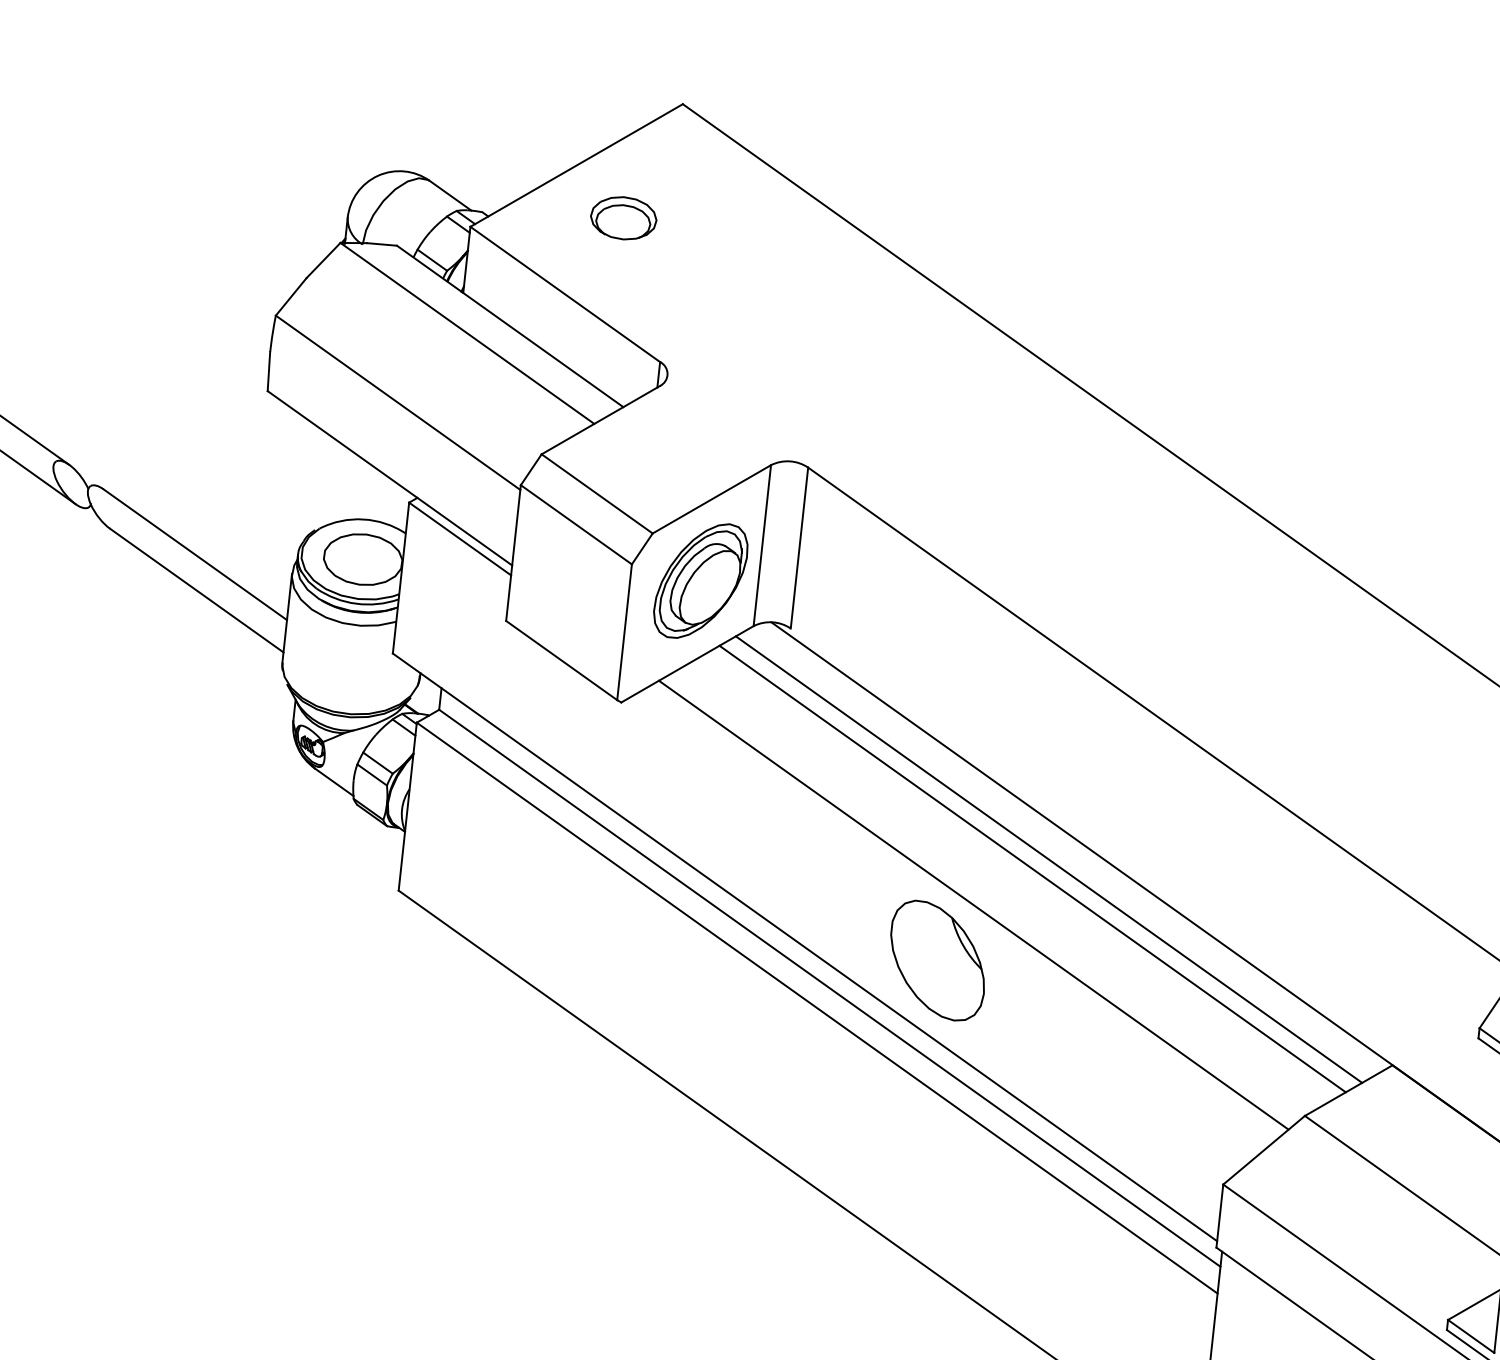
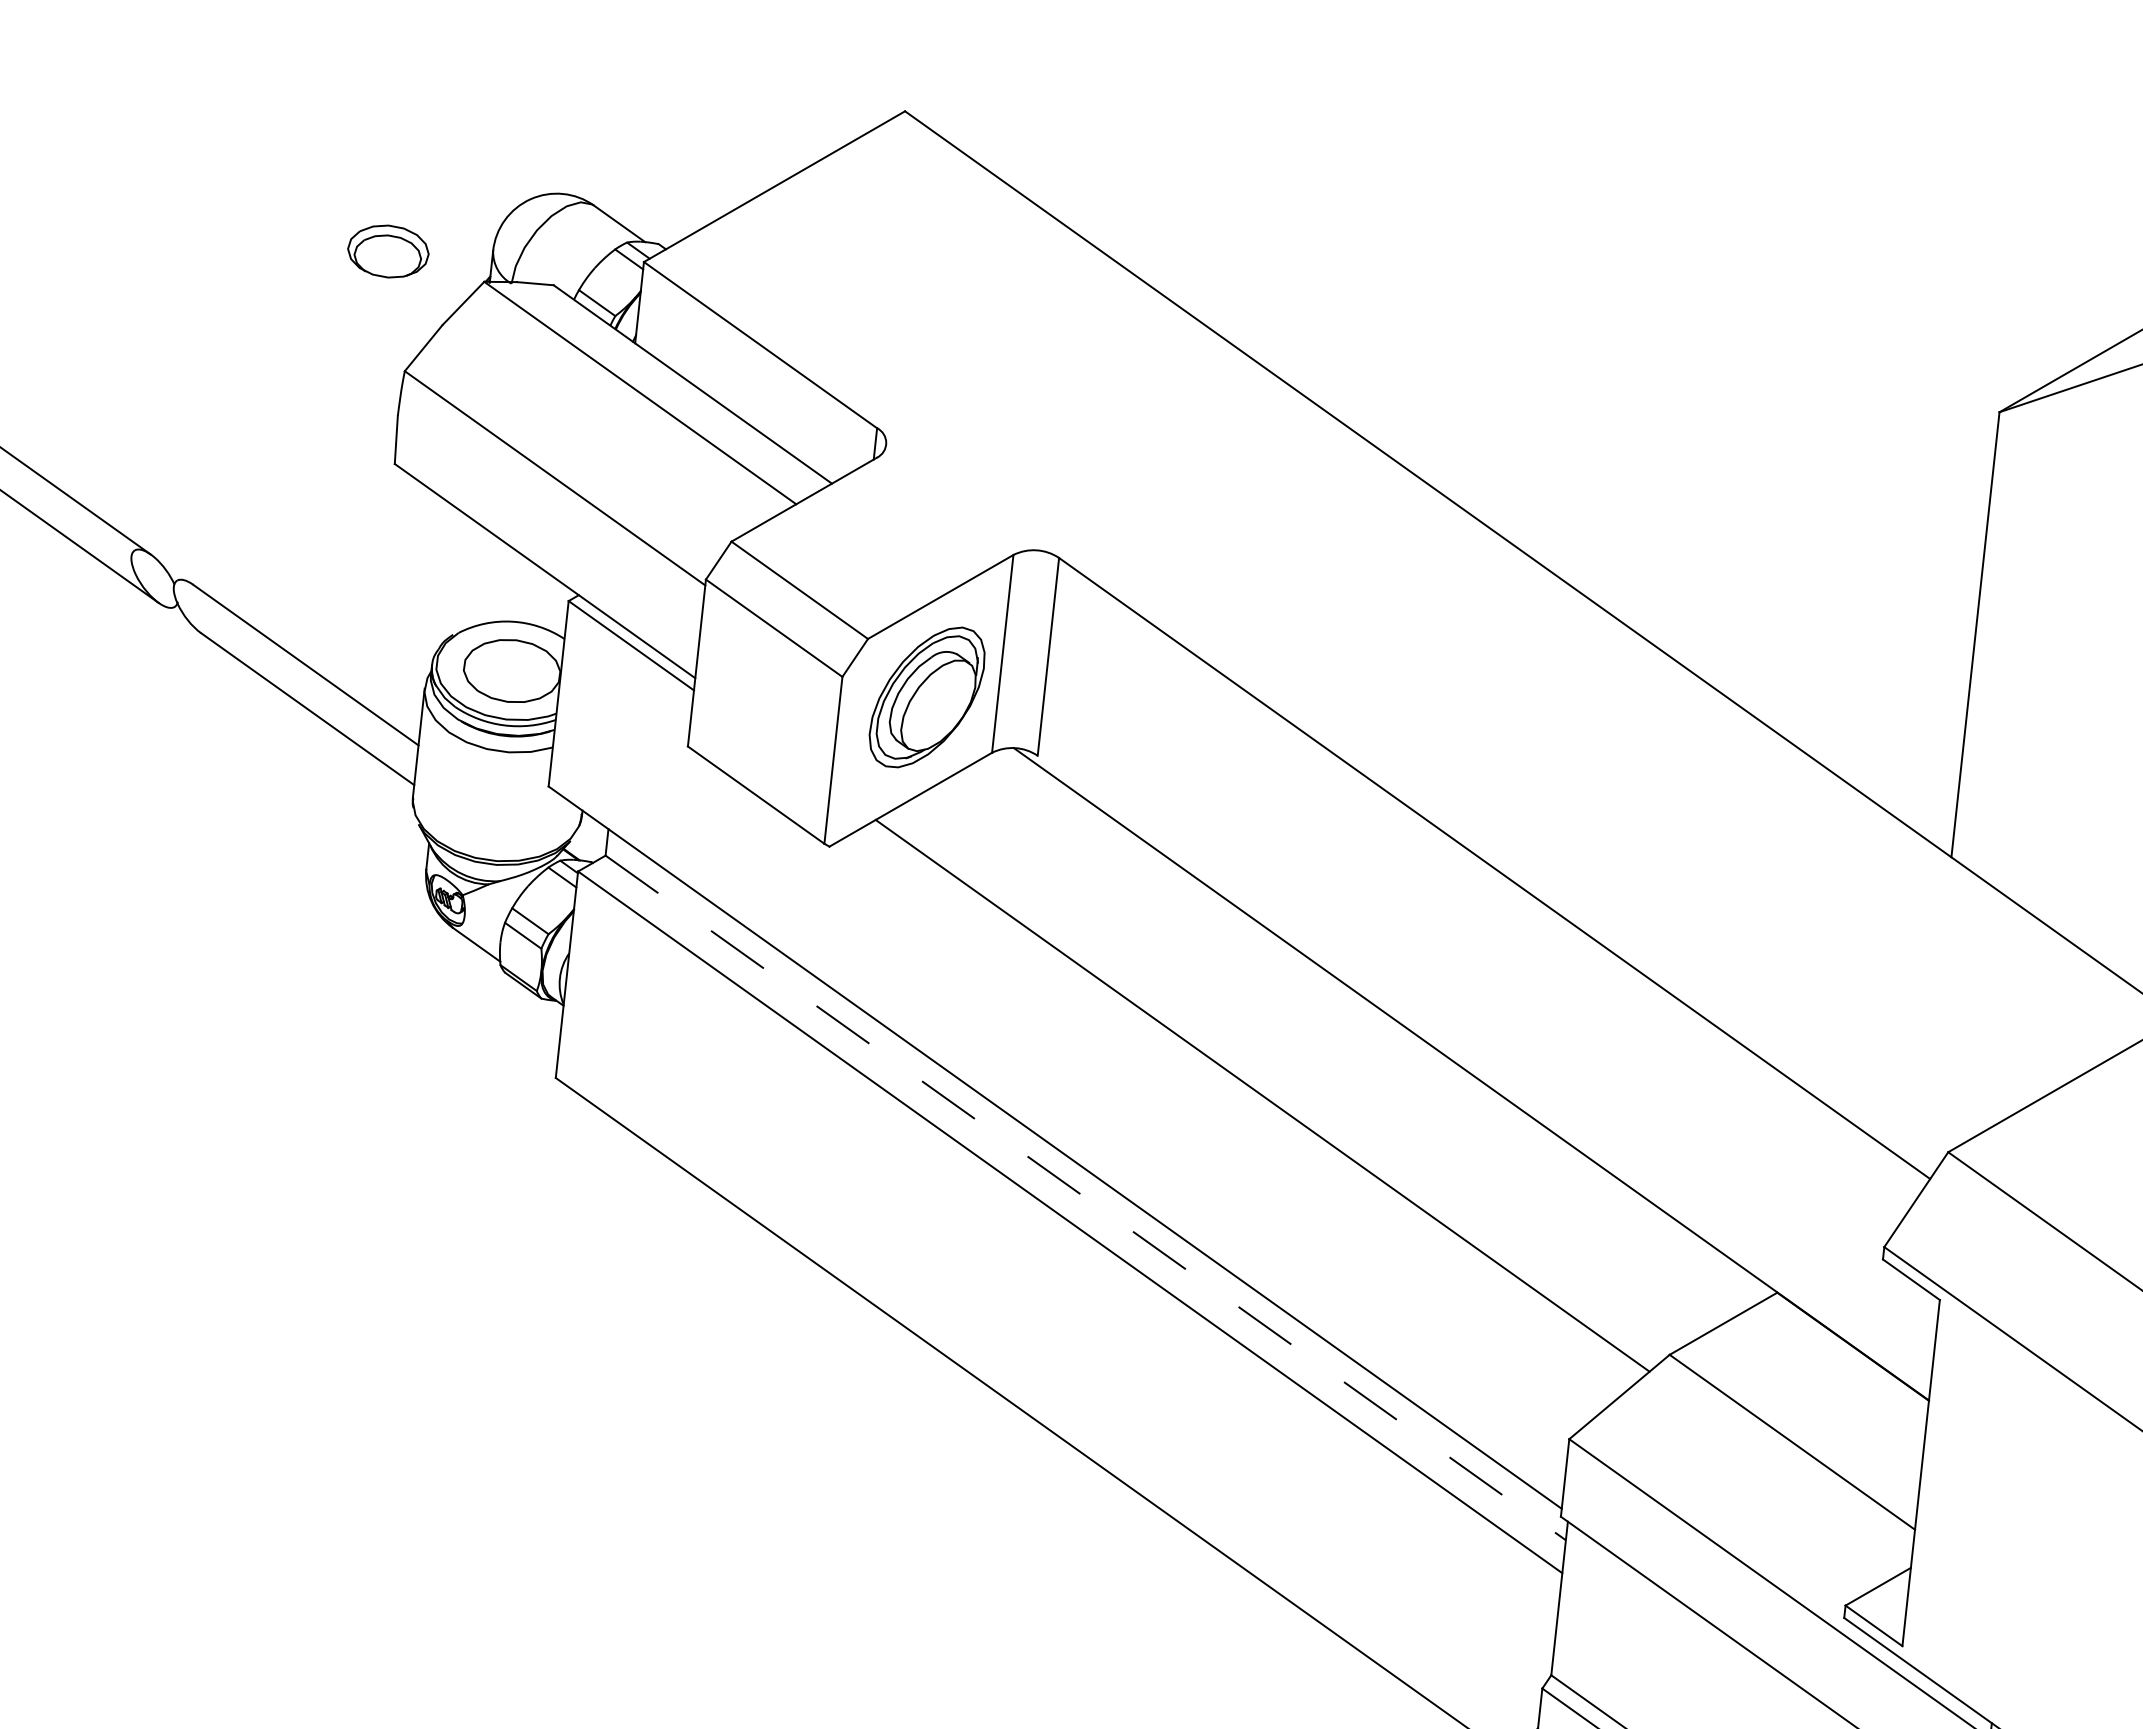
part: (623, 218) -> (388, 251), moved
line: (1049, 859) -> (1355, 1039), removed
line: (1032, 869) -> (1334, 1051), removed
part: (937, 960) -> (1218, 1163), removed
line: (829, 987) -> (1085, 1197), solid -> dashed

